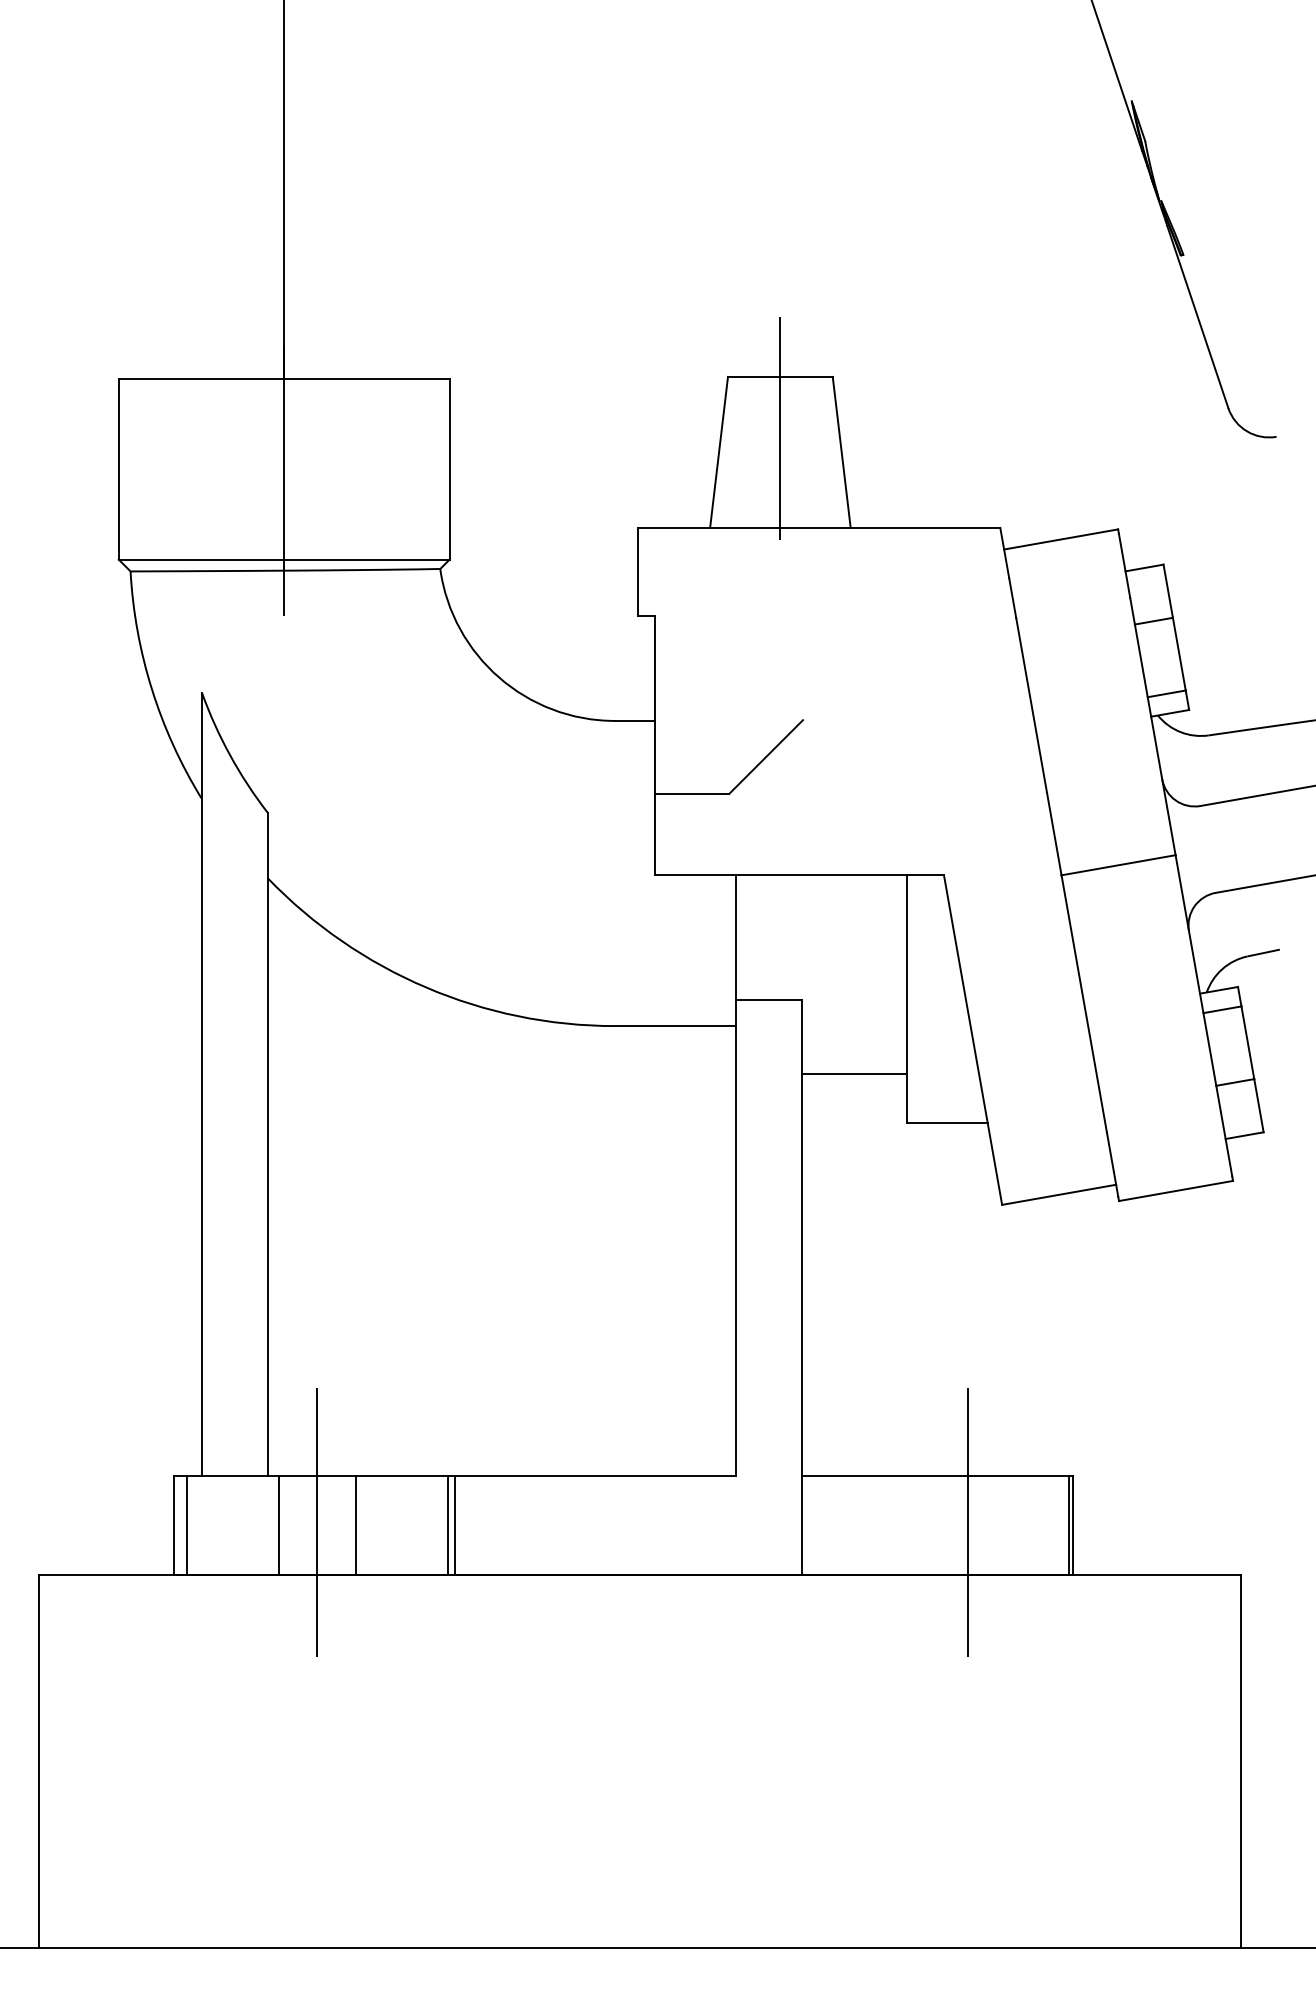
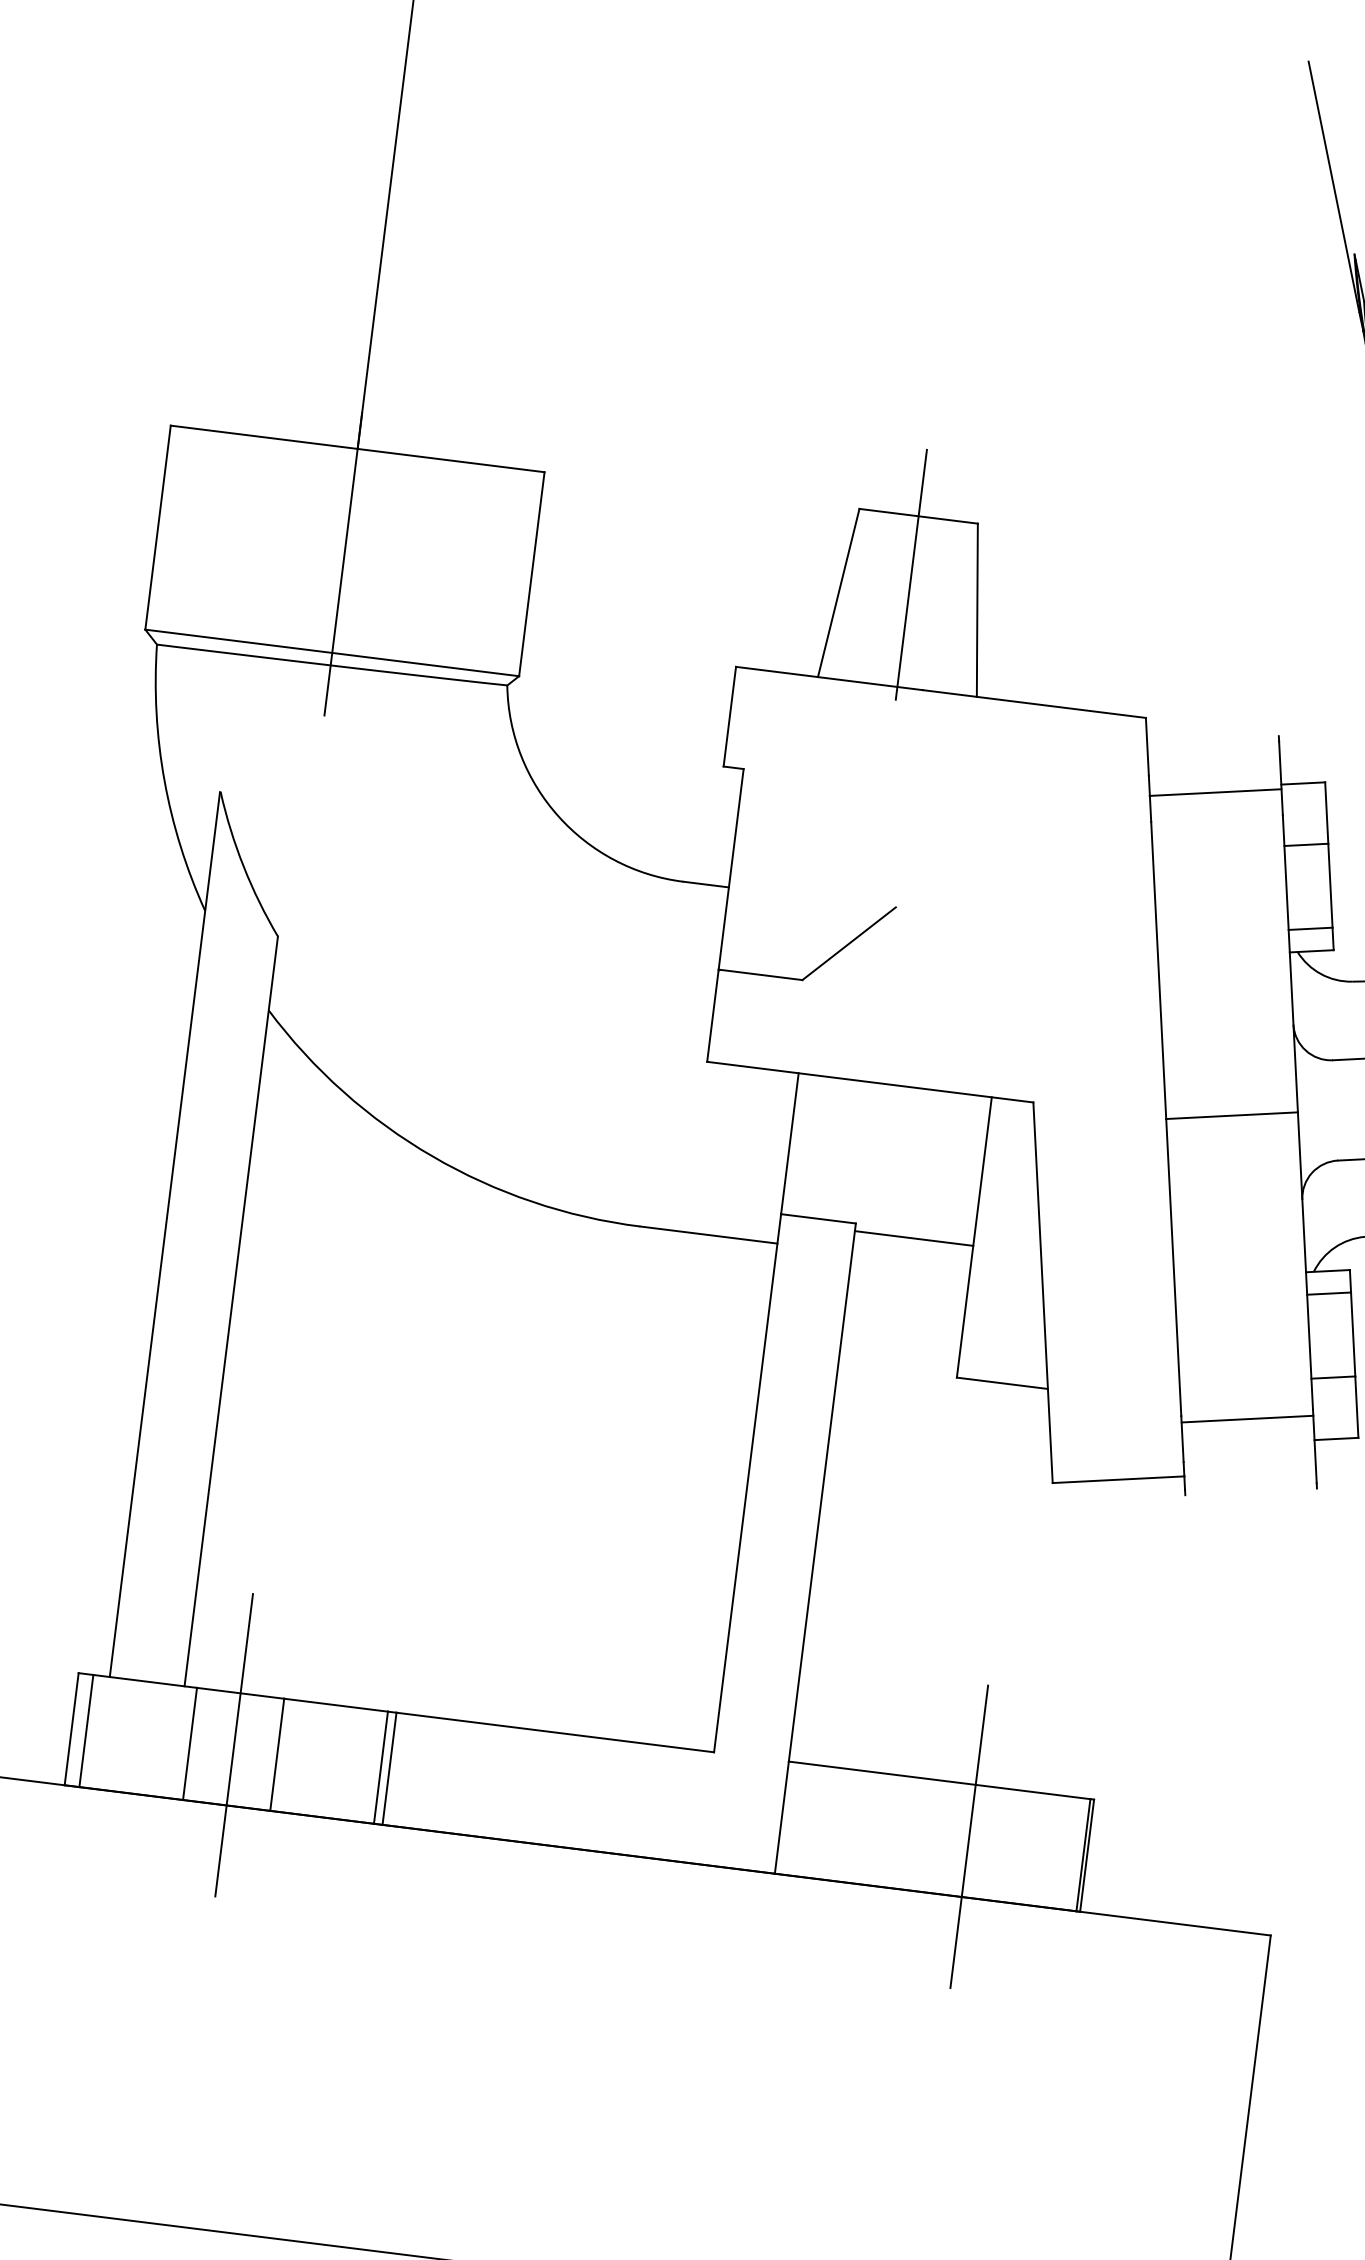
line: (1061, 539) -> (1215, 792), moved
line: (854, 1073) -> (913, 1238), moved
line: (1176, 1190) -> (1248, 1418), moved

